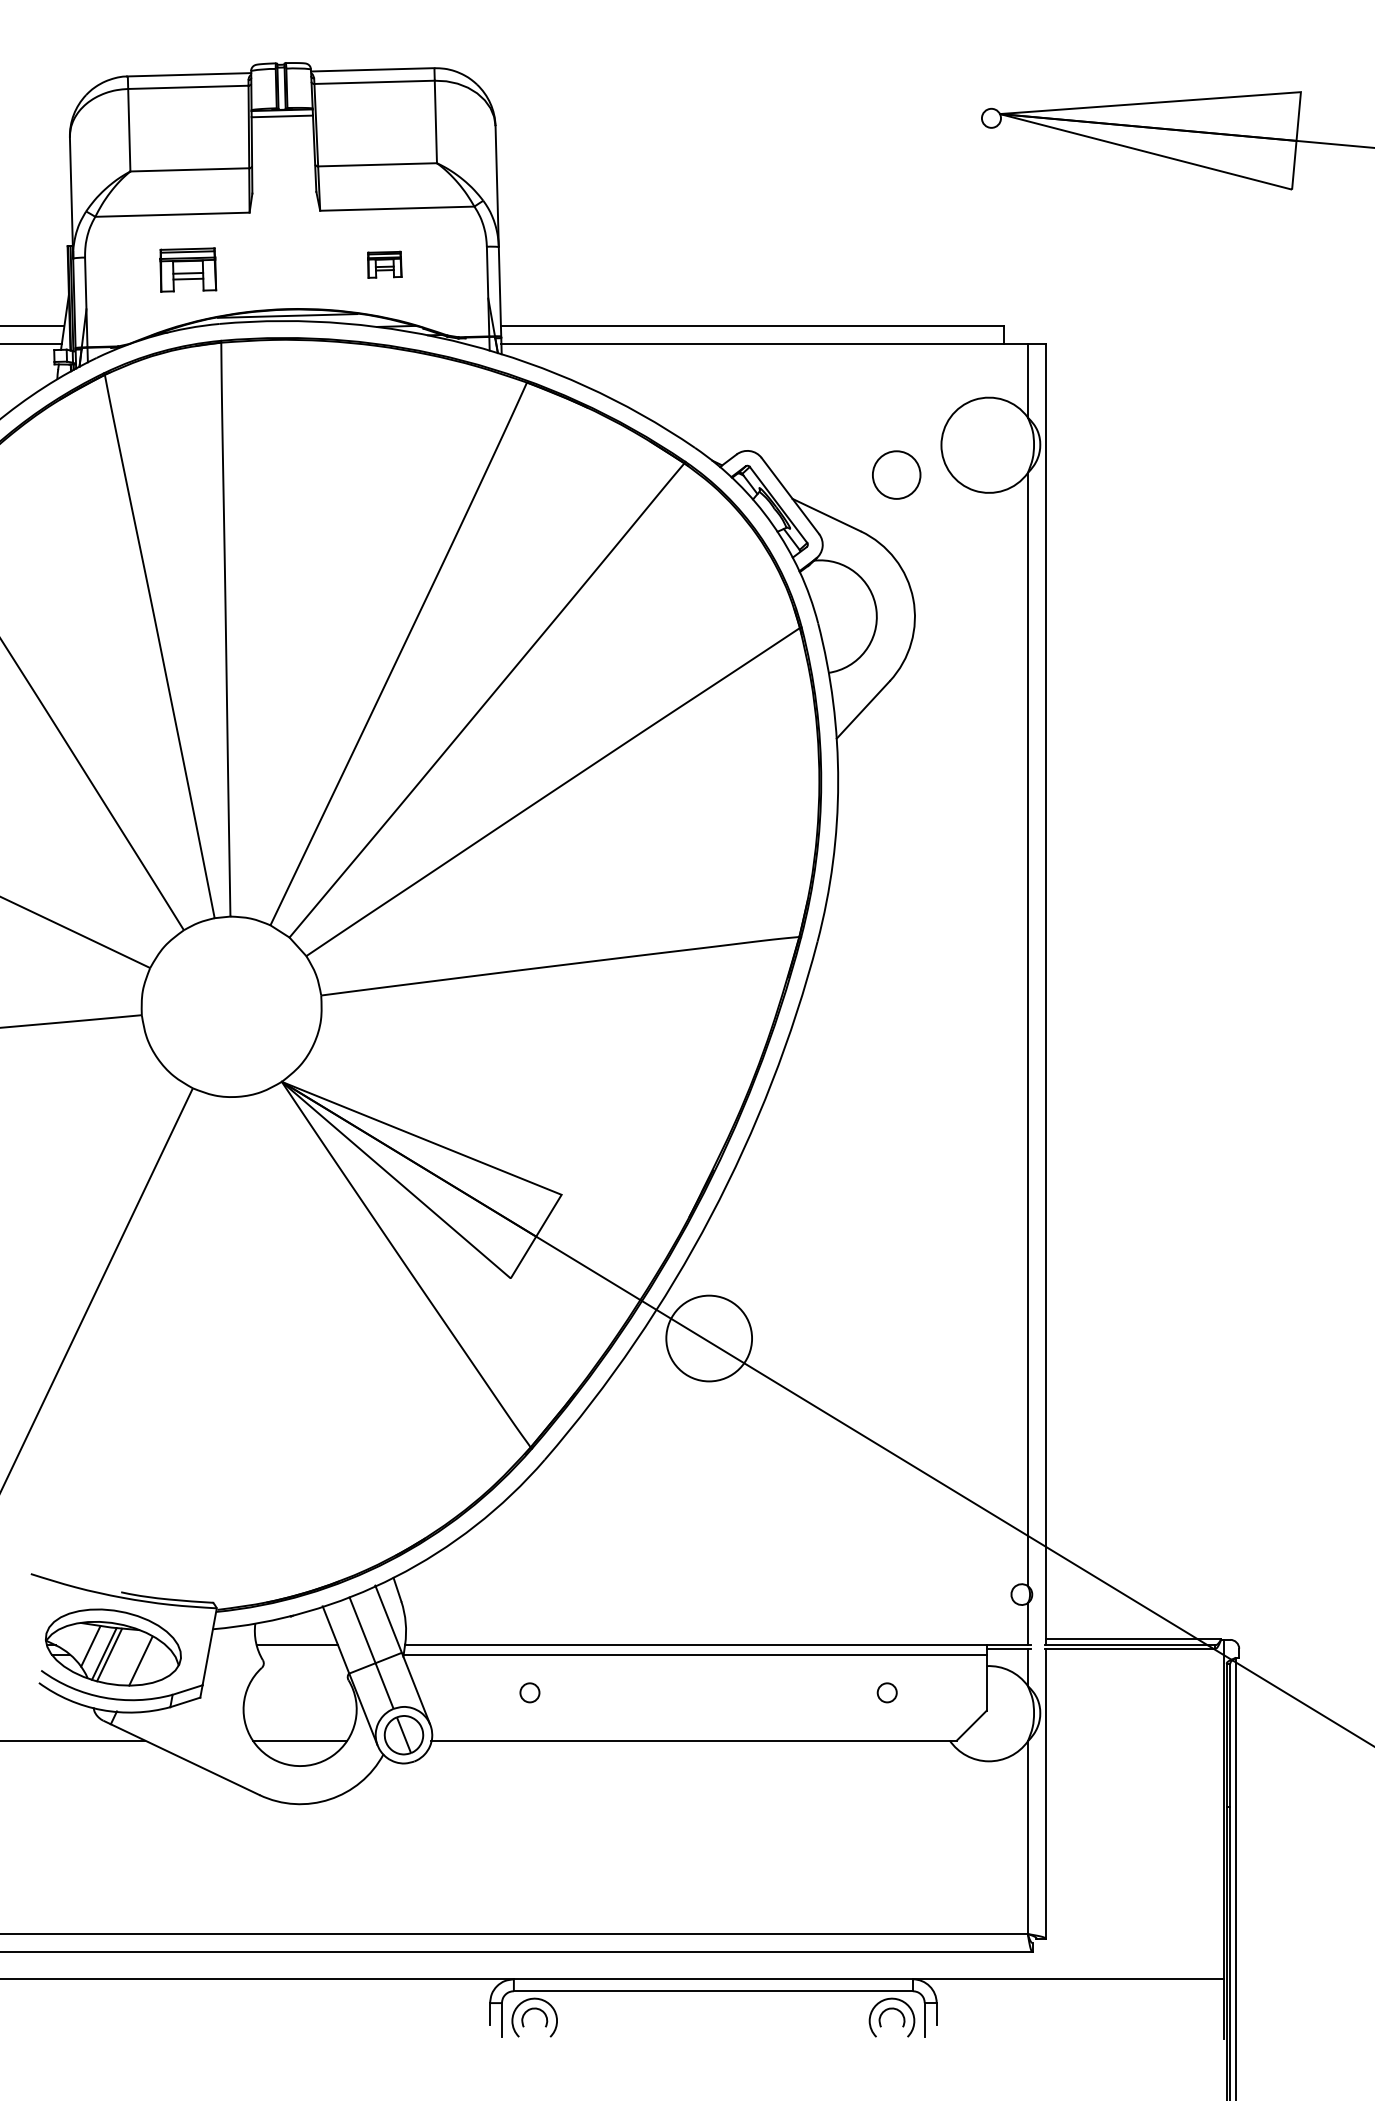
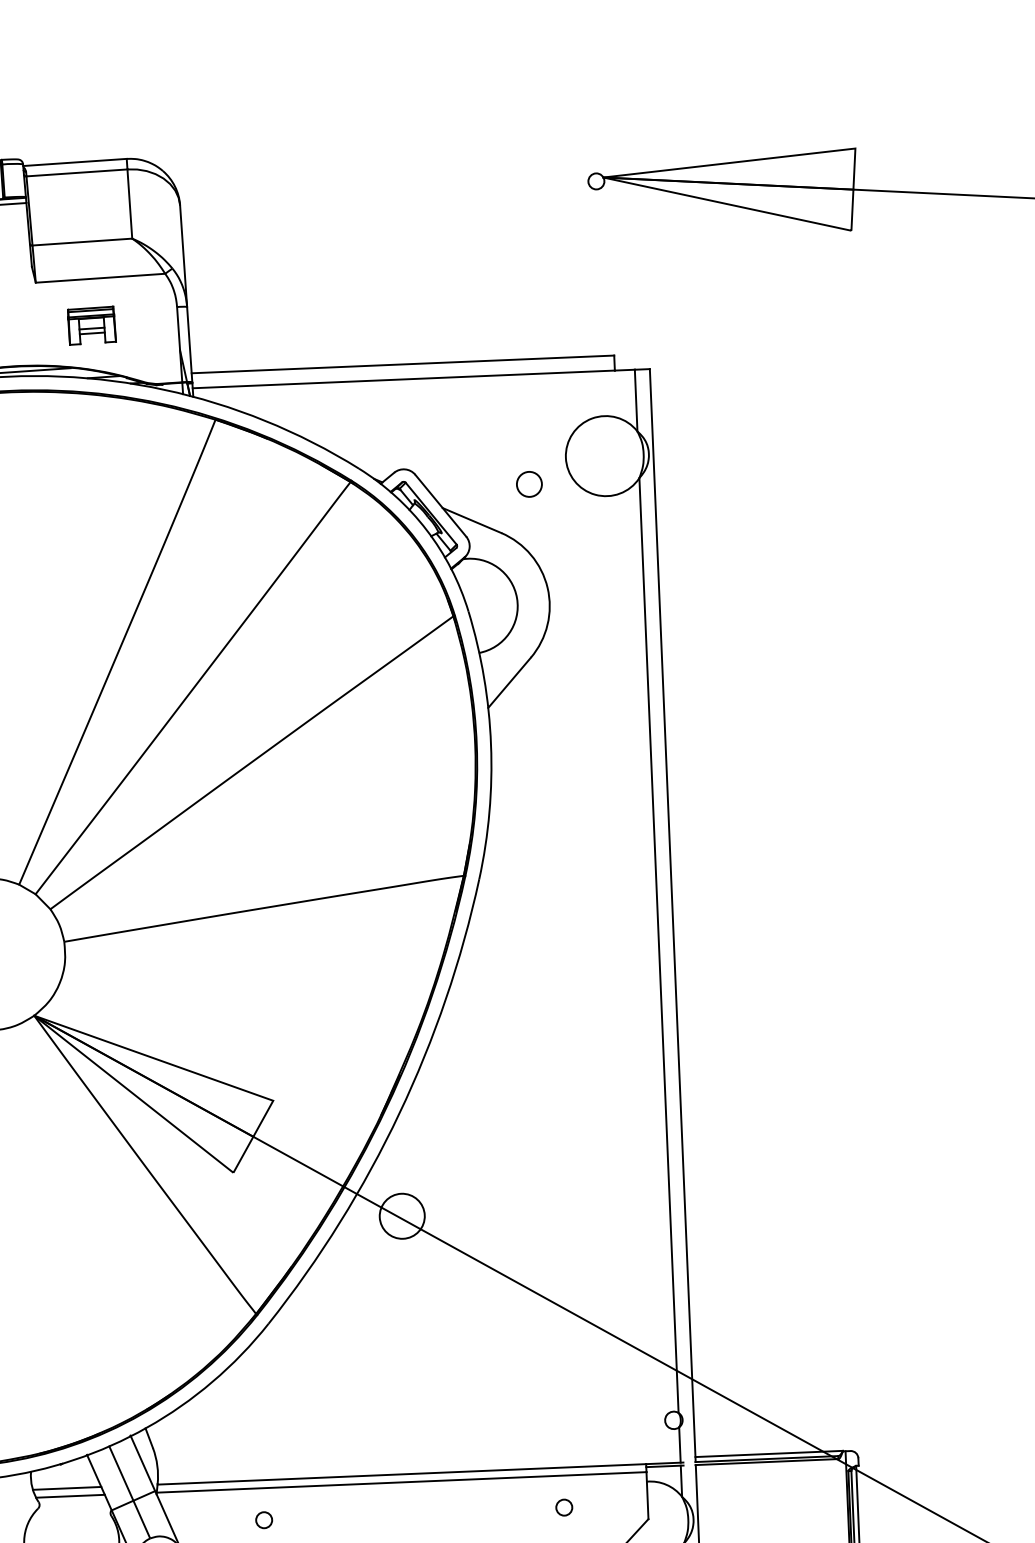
part: (384, 264) -> (91, 325), size x1.67
circle: (896, 474) -> (529, 483), size x0.62
circle: (709, 1338) -> (402, 1216), size x0.62
line: (300, 1654) -> (70, 1496), added

